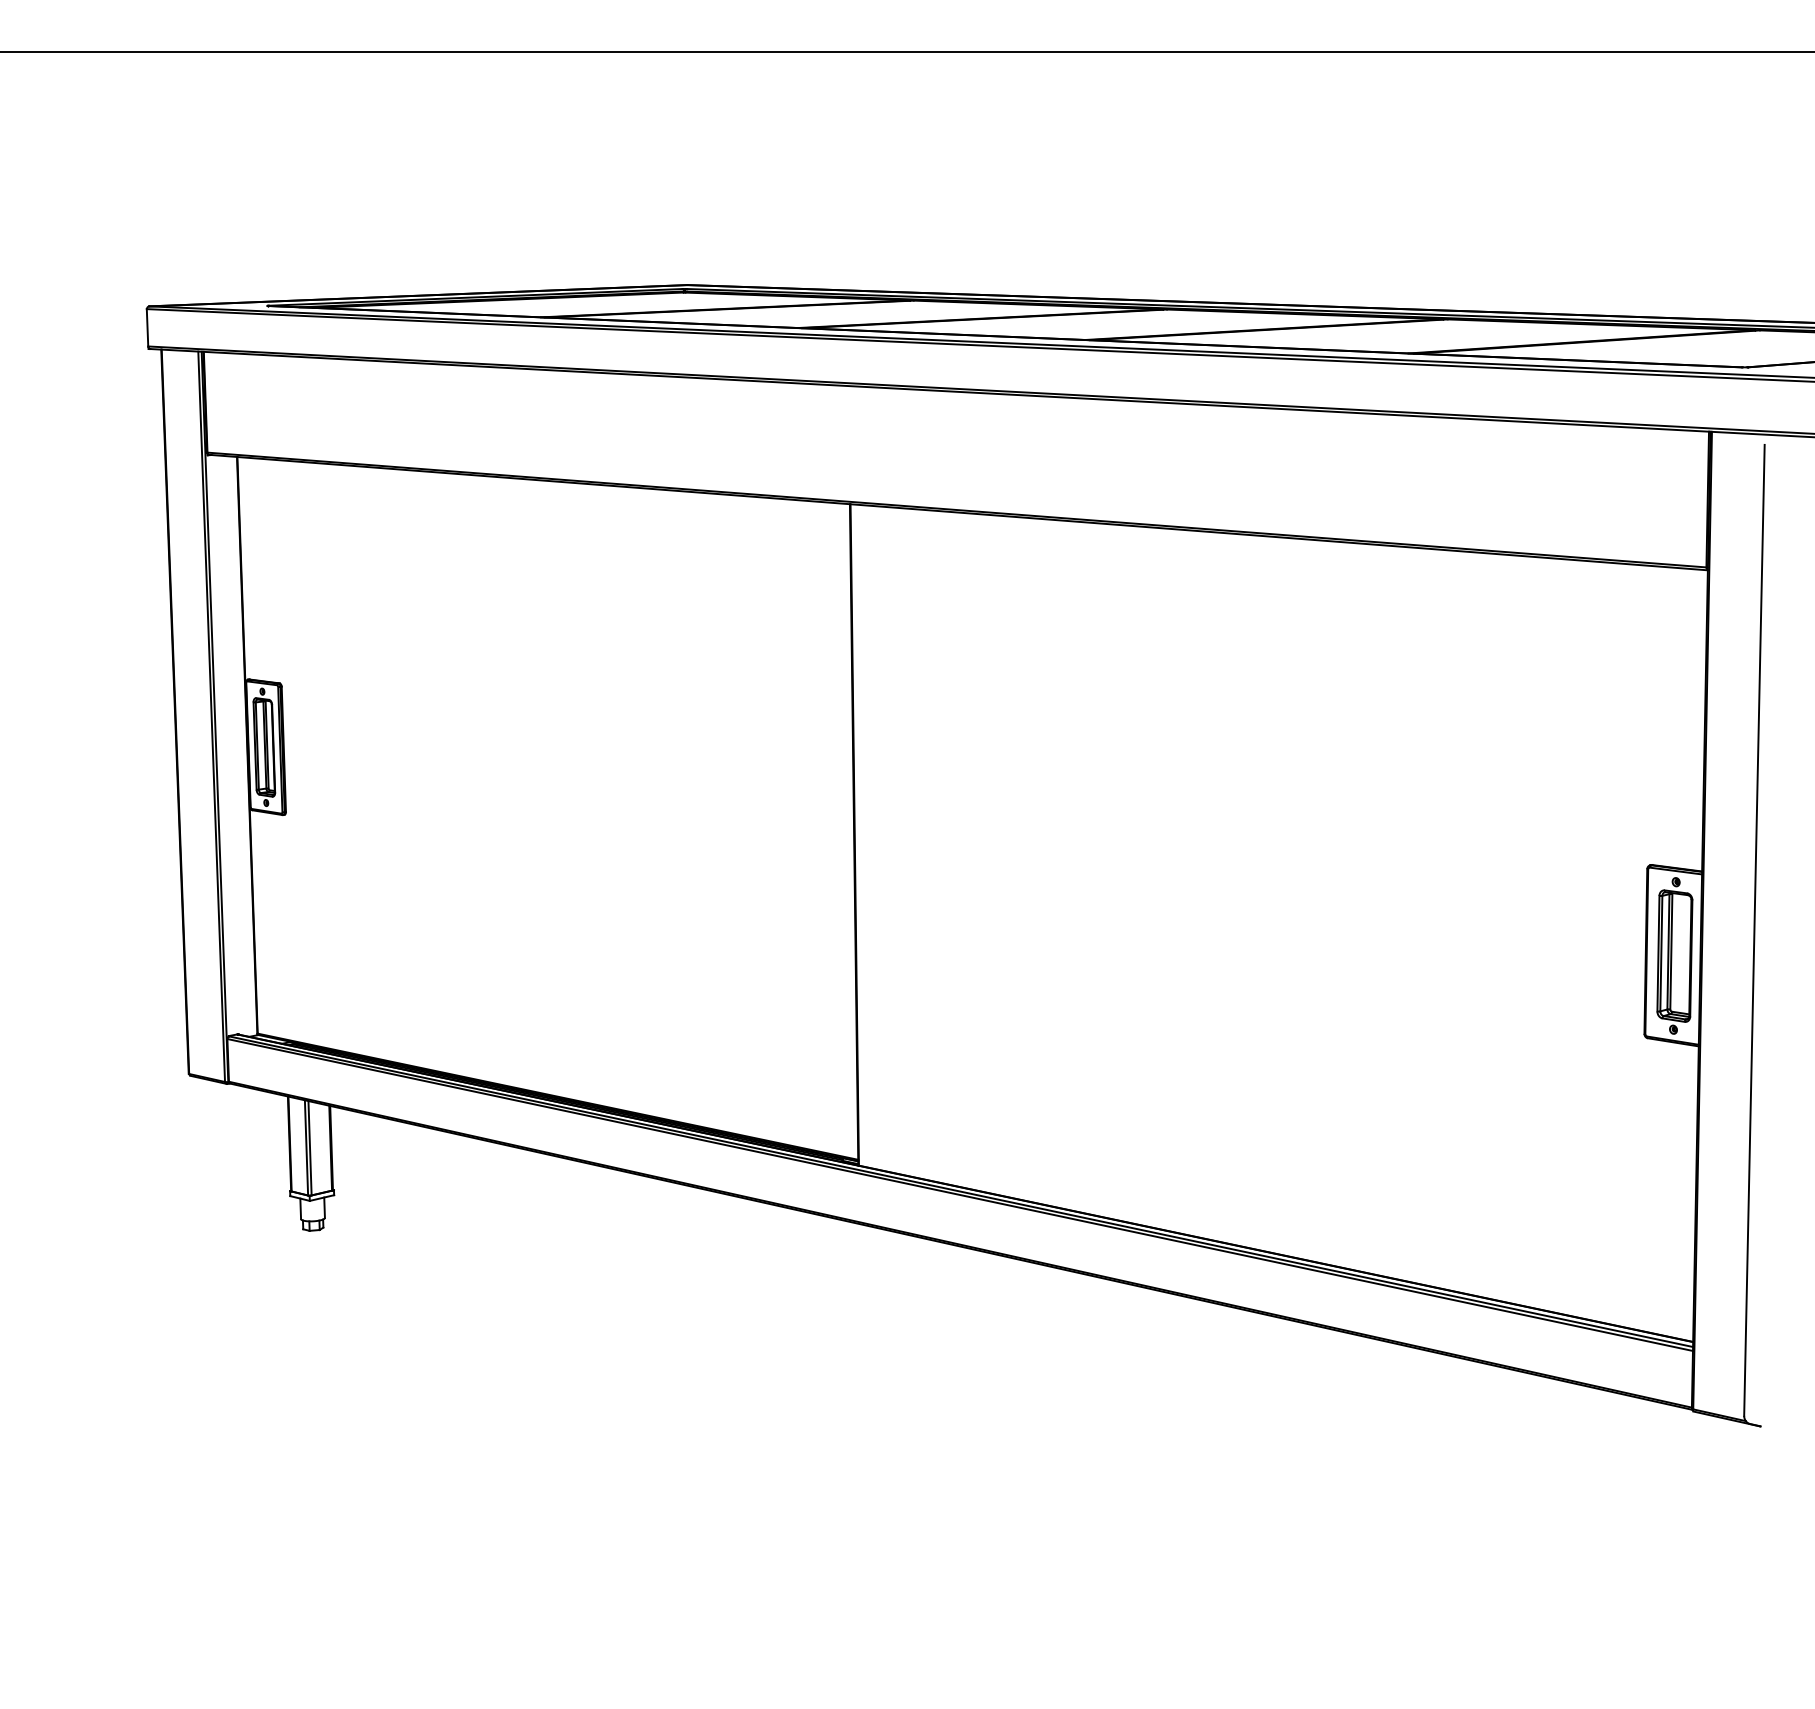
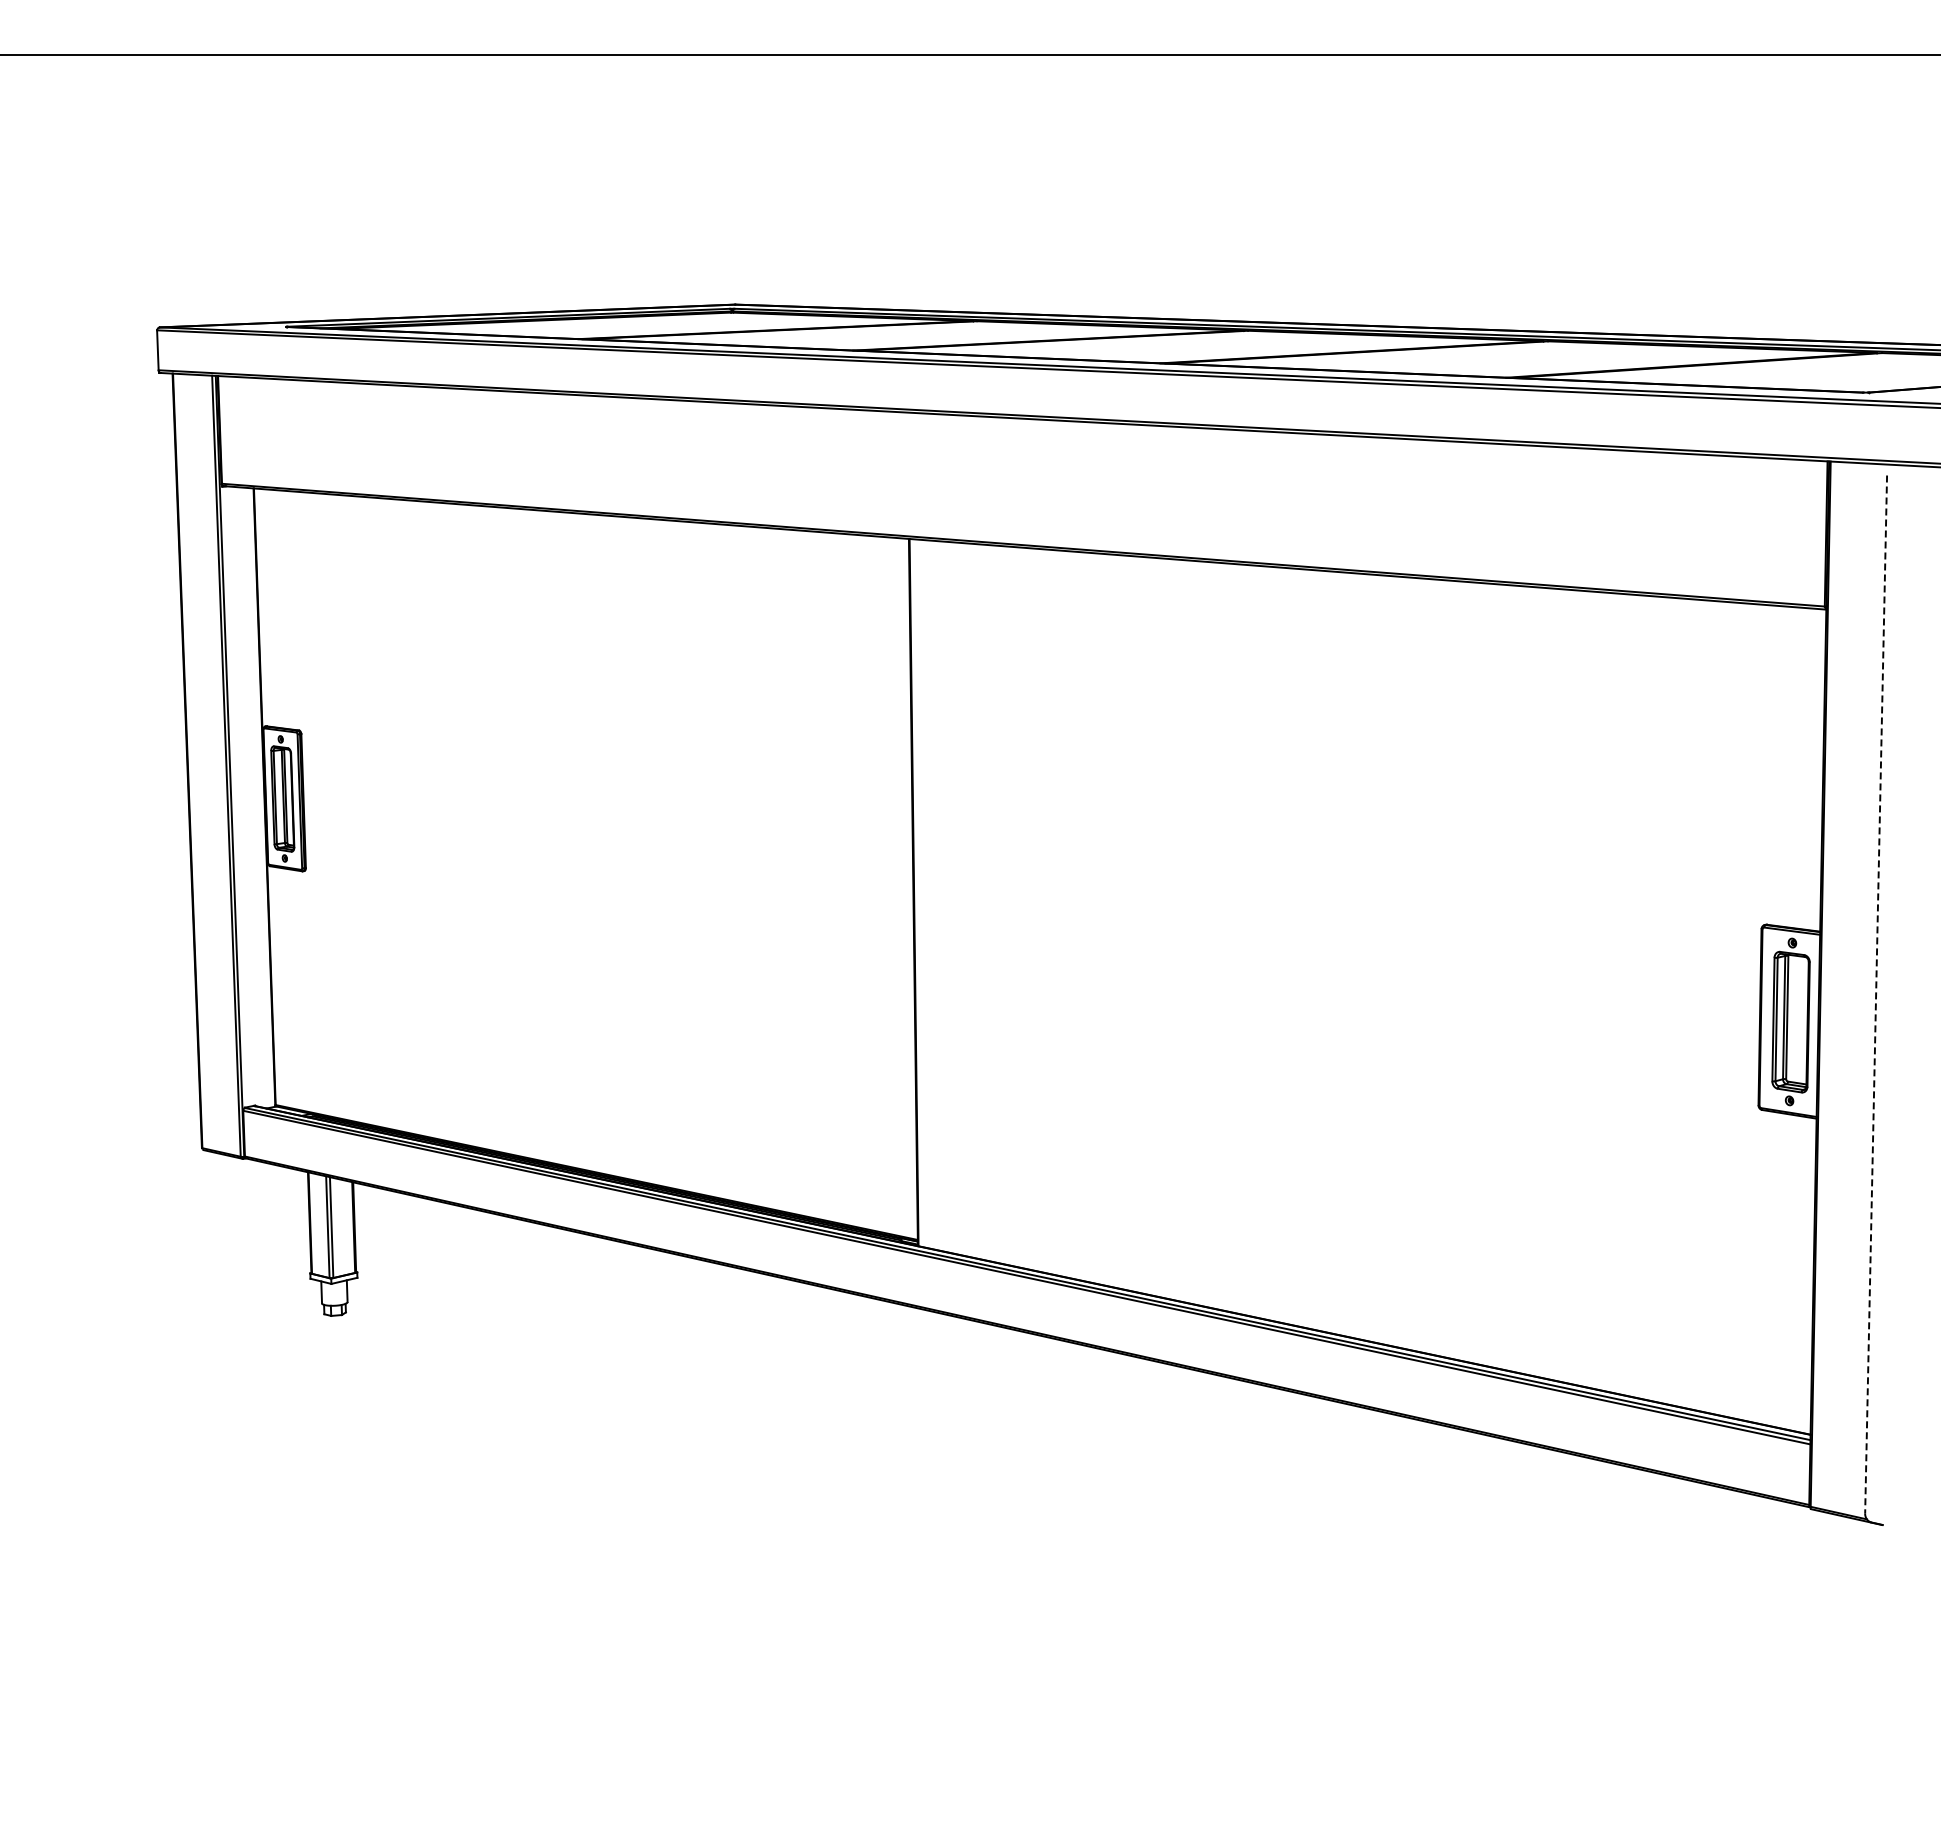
line: (1754, 931) -> (1876, 995), solid -> dashed

